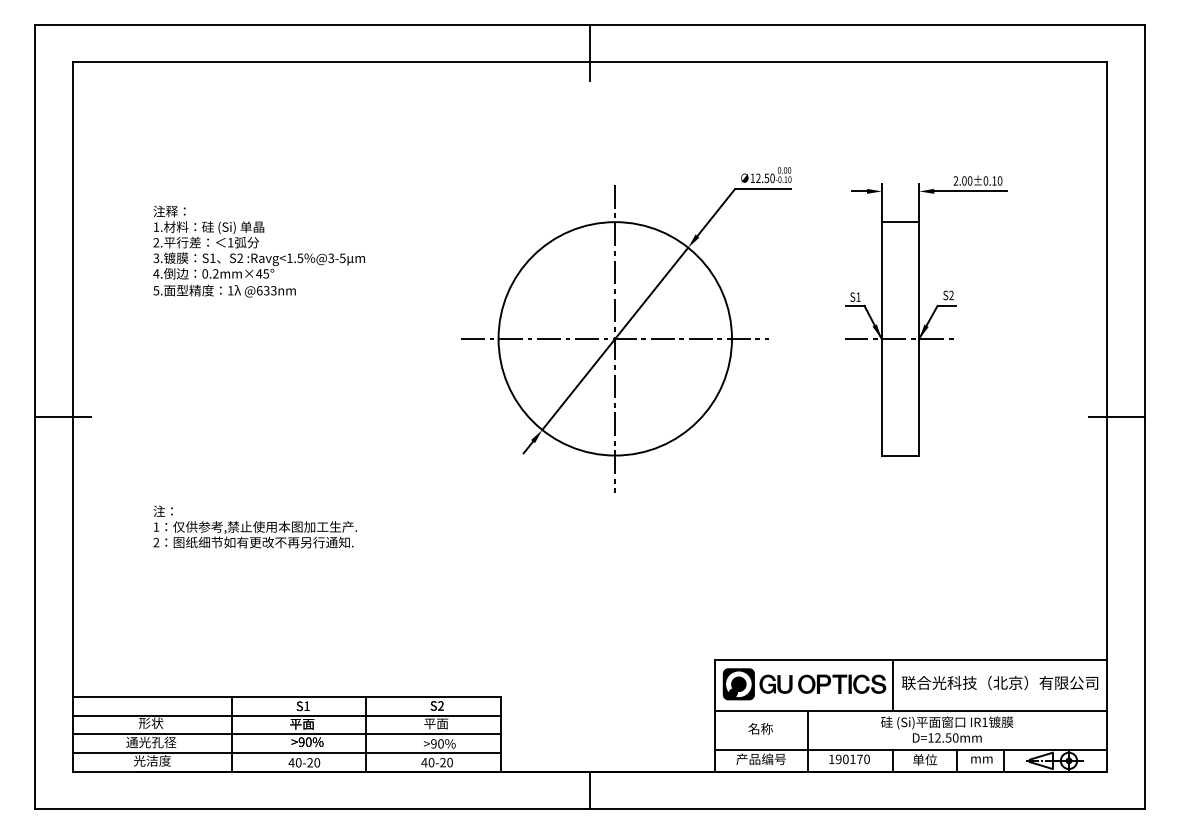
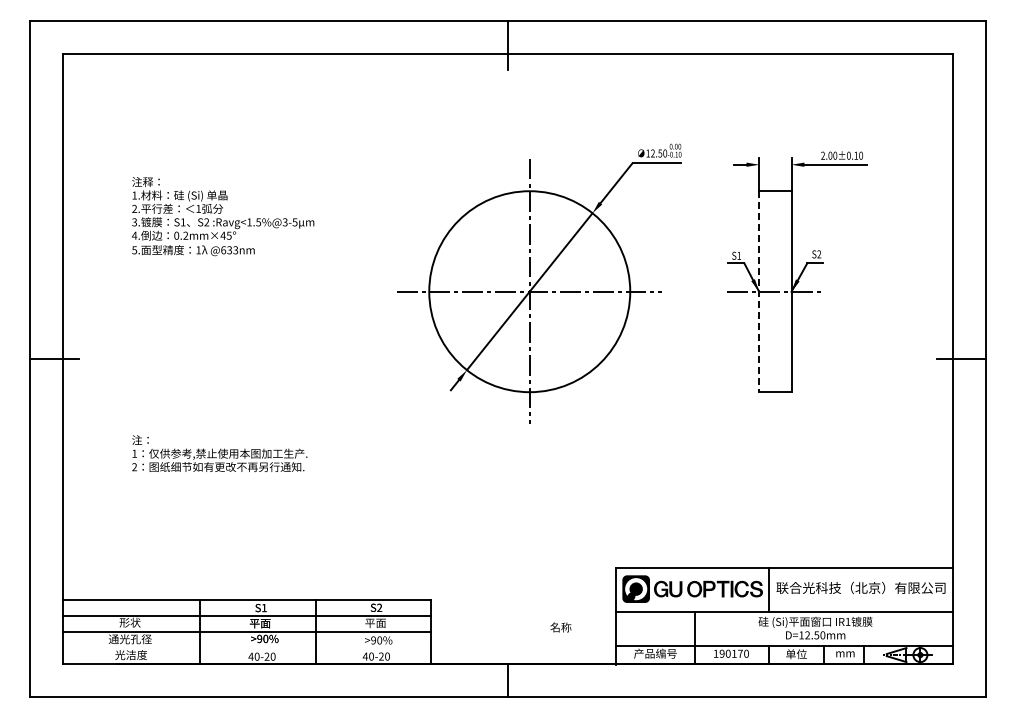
line: (882, 339) -> (759, 292), solid -> dashed
text: (760, 728) -> (560, 627), moved
line: (286, 753) -> (246, 648), removed

